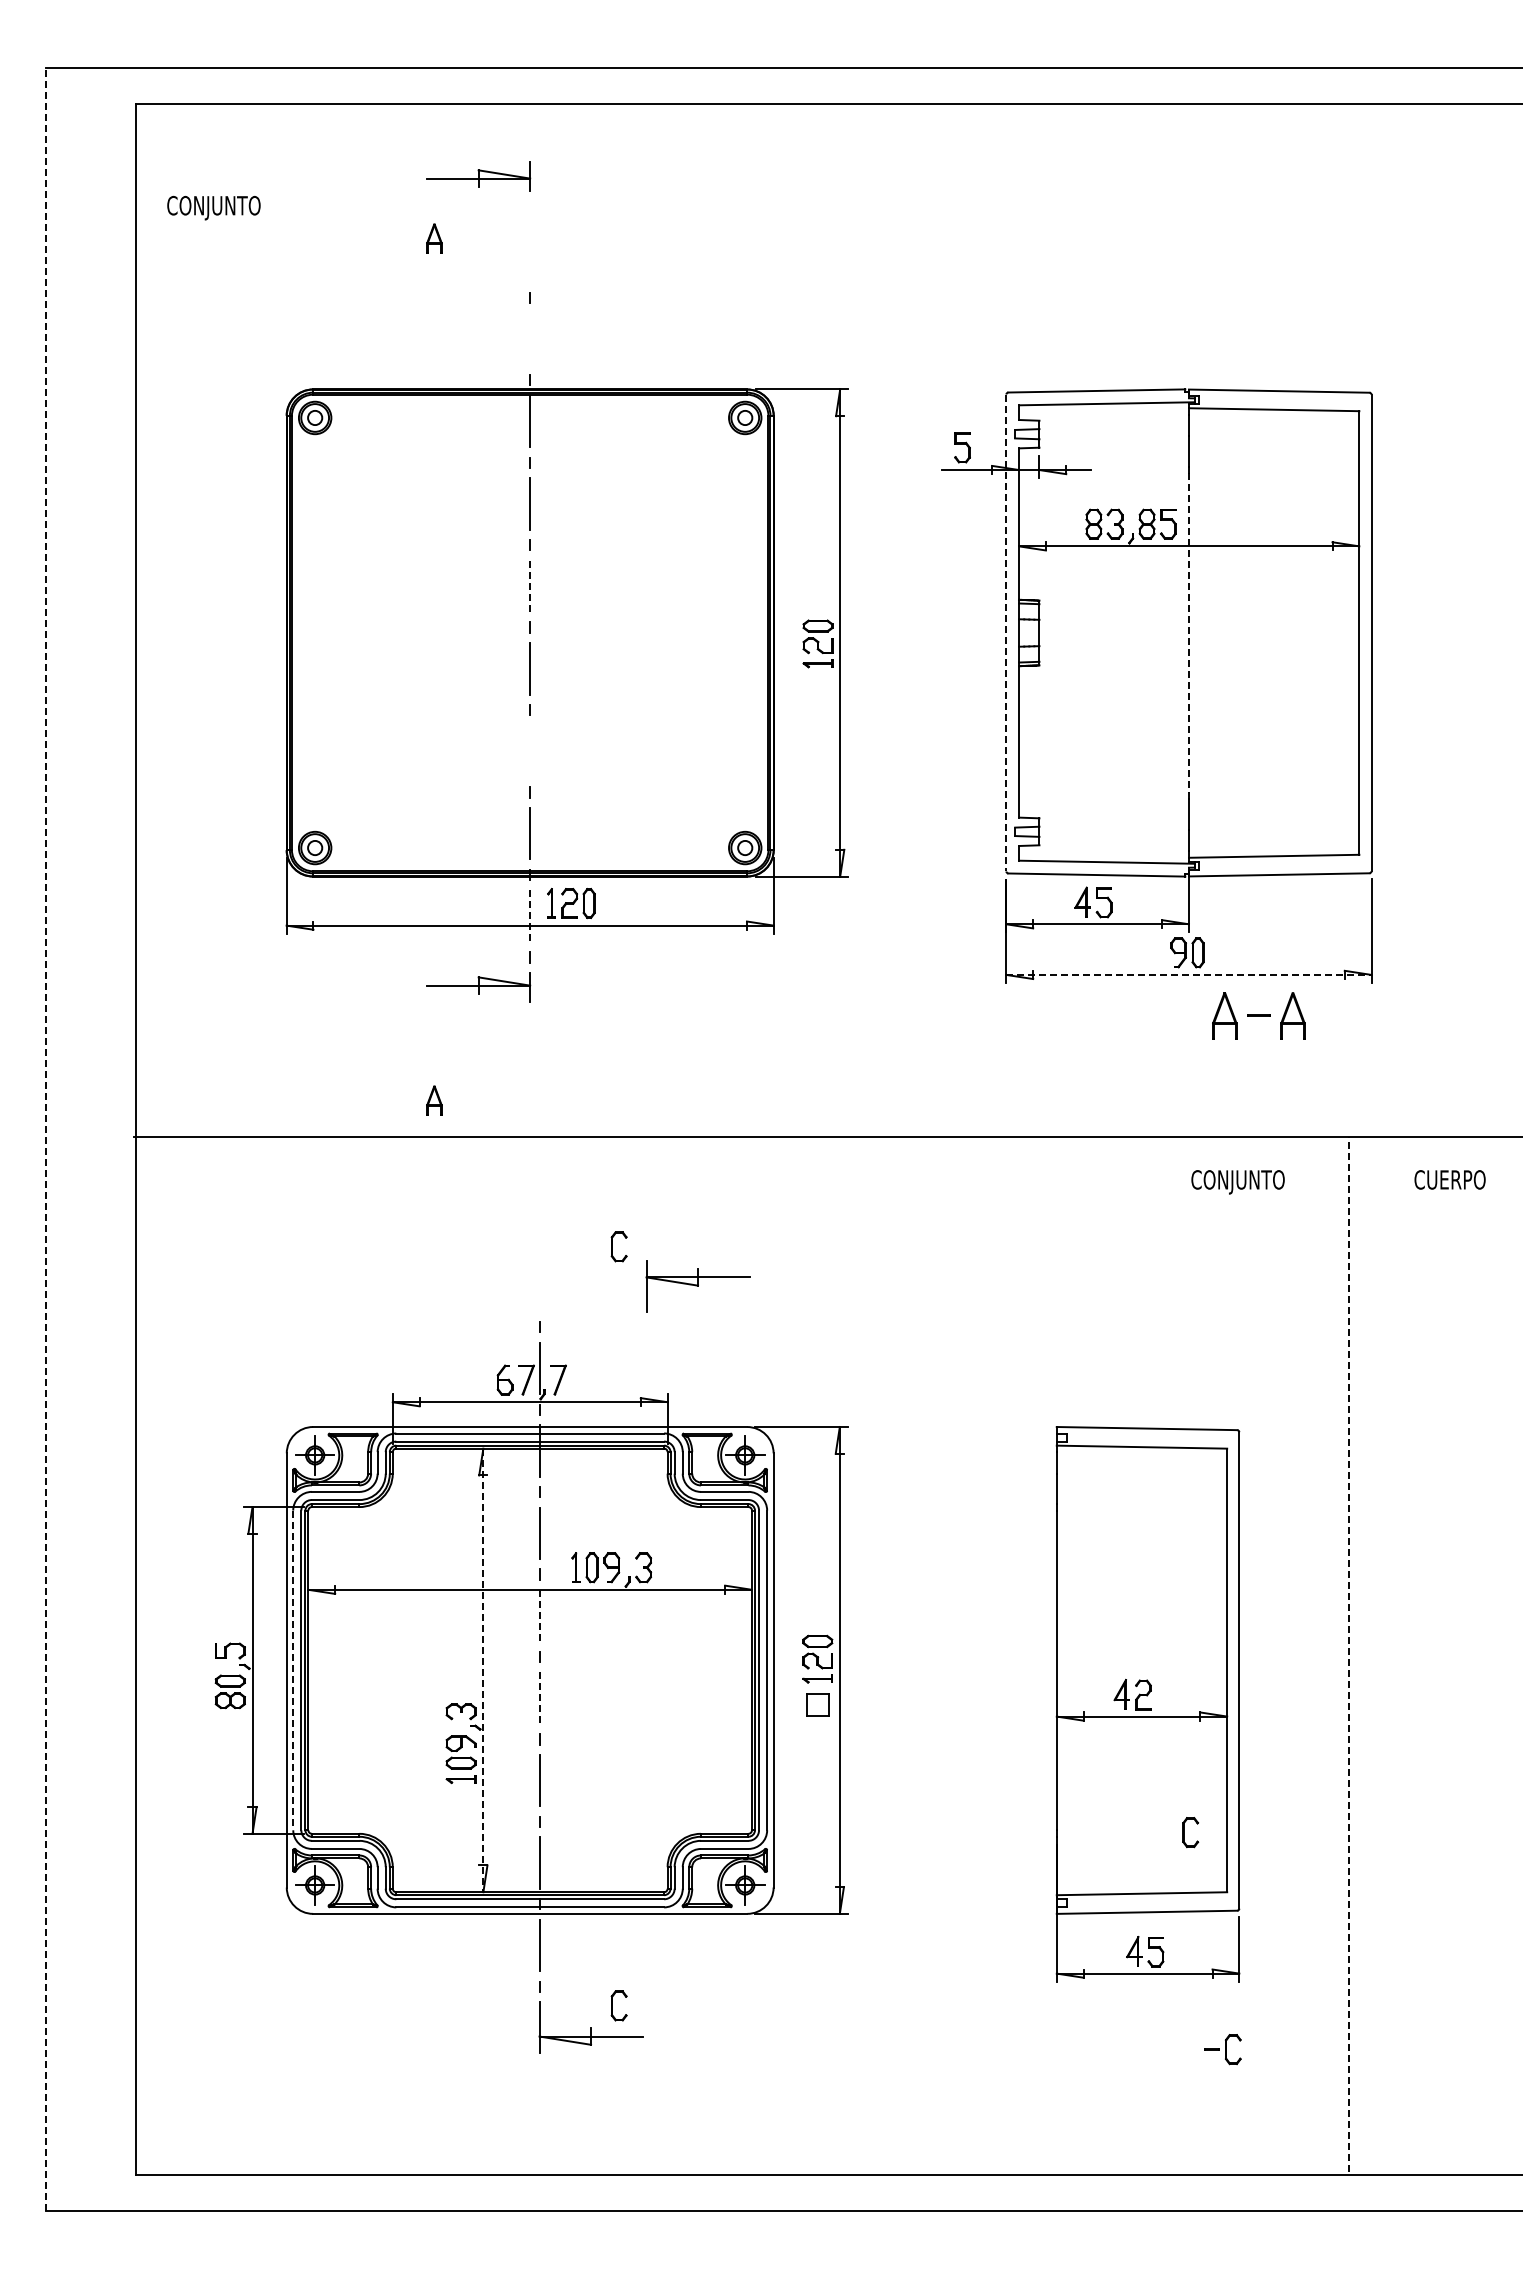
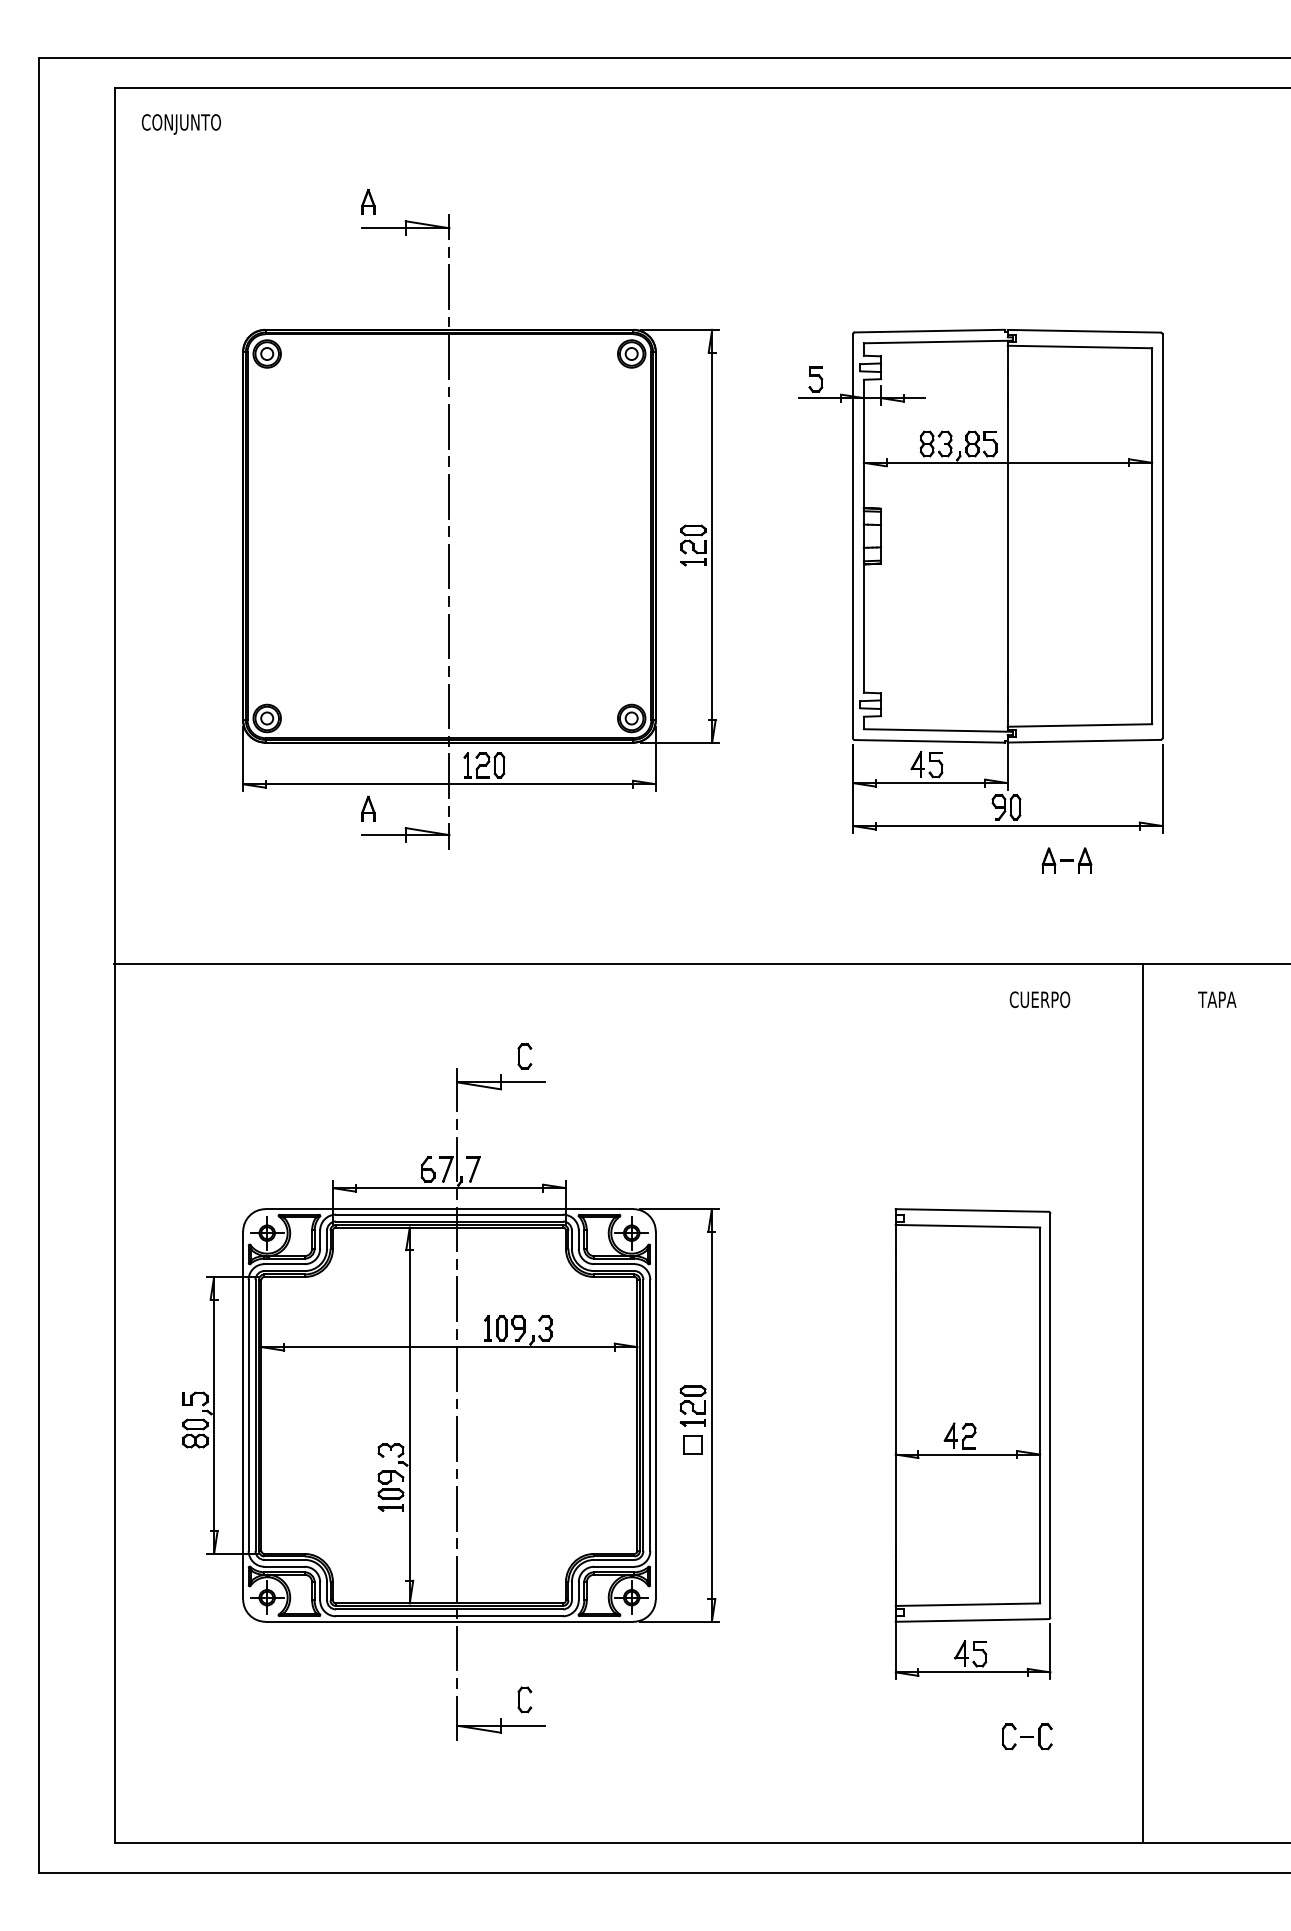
part: (478, 176) -> (405, 226), moved
text: (213, 207) -> (181, 123), moved
line: (529, 338) -> (448, 286), added
line: (530, 586) -> (449, 496), dashed -> solid
line: (1006, 633) -> (853, 536), dashed -> solid
line: (1188, 633) -> (1007, 536), dashed -> solid
line: (529, 751) -> (448, 636), added
line: (530, 916) -> (449, 776), dashed -> solid
line: (1188, 974) -> (1007, 825), dashed -> solid
part: (1258, 1015) -> (1066, 860), size x0.62
part: (434, 1100) -> (368, 808), moved
line: (45, 1139) -> (38, 965), dashed -> solid
text: (1449, 1179) -> (1228, 999), CUERPO -> TAPA
text: (1243, 1182) -> (1053, 1001), CONJUNTO -> CUERPO
part: (697, 1286) -> (500, 1090), moved
line: (539, 1615) -> (457, 1368), dashed -> solid
line: (1348, 1654) -> (1142, 1401), dashed -> solid
line: (293, 1670) -> (248, 1415), dashed -> solid
line: (483, 1670) -> (409, 1415), dashed -> solid
line: (539, 1698) -> (457, 1439), dashed -> solid
part: (1190, 1832) -> (1009, 1736), moved

